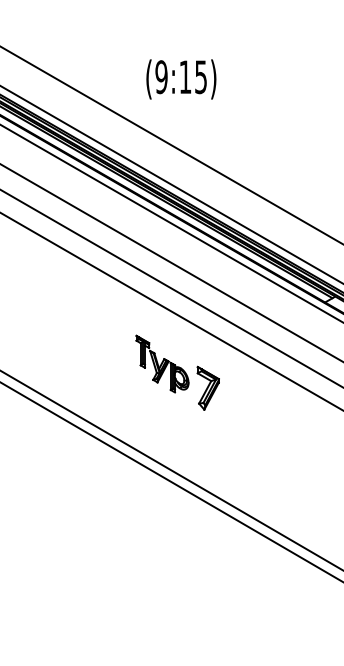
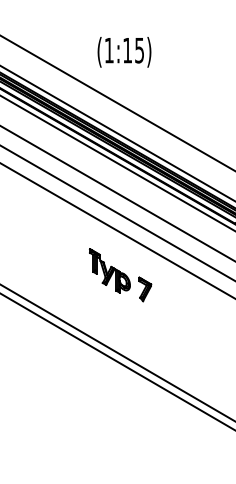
text: (161, 77) -> (109, 50), (9:15) -> (1:15)
part: (208, 387) -> (145, 288), size x0.71

